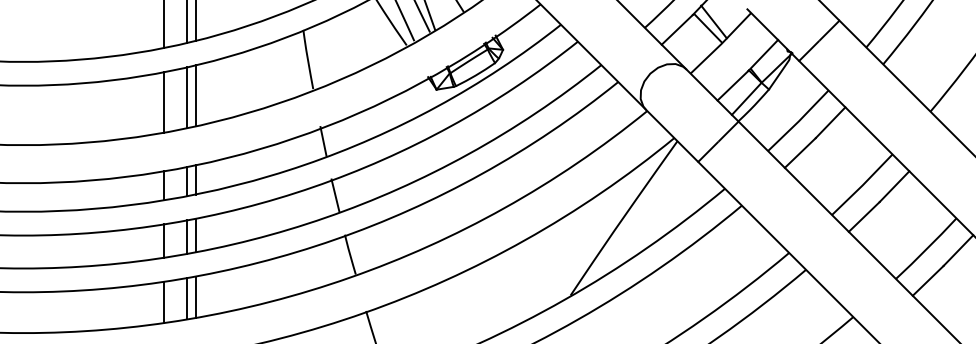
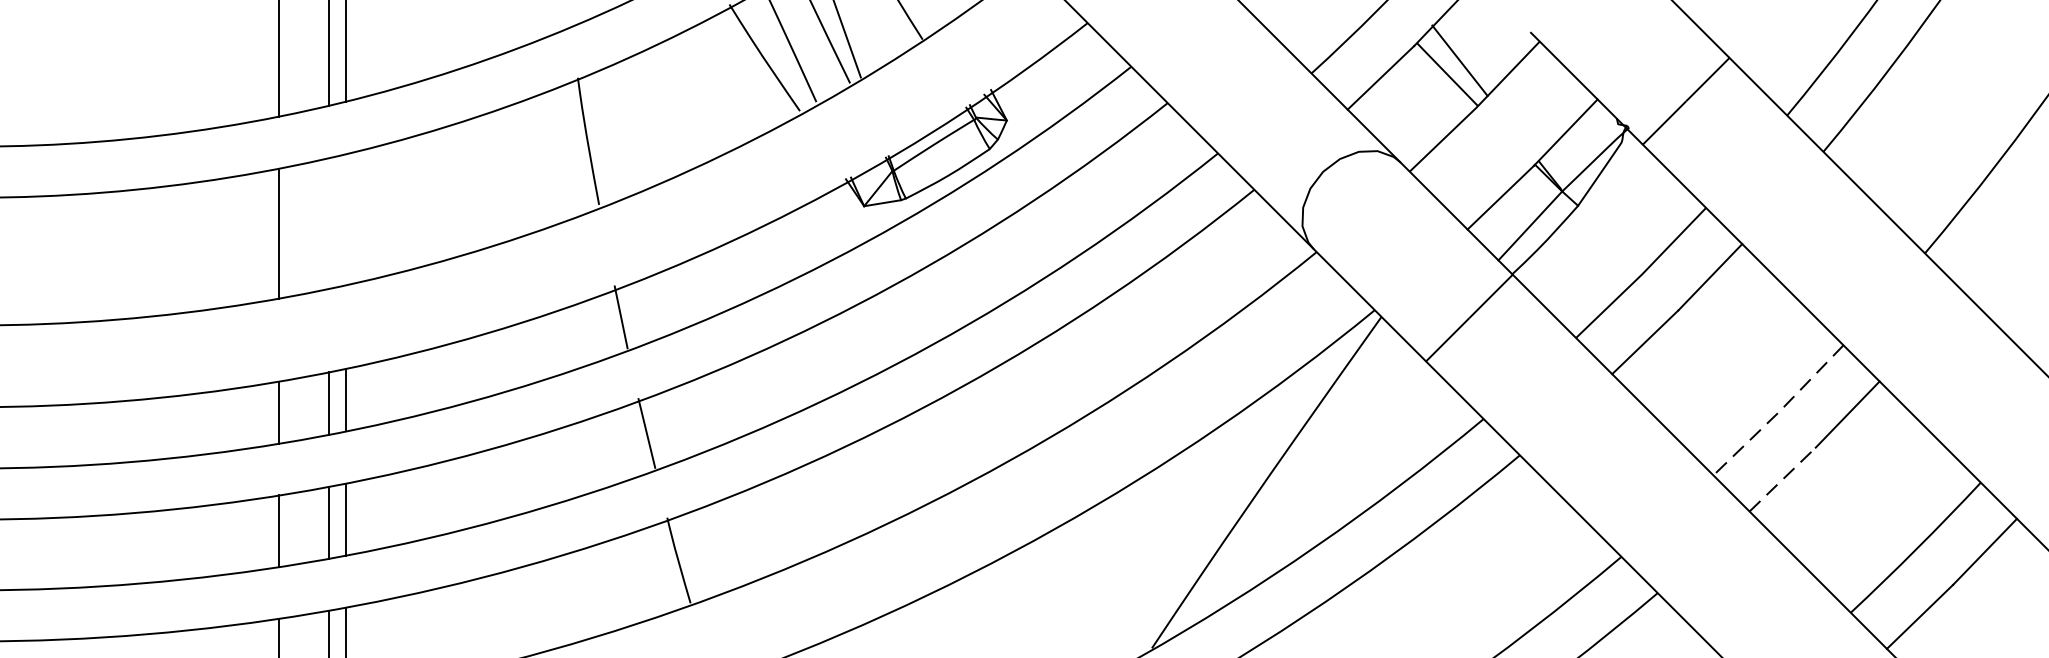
line: (195, 95) -> (346, 218), removed
line: (187, 97) -> (329, 222), removed
line: (862, 185) -> (1778, 411), solid -> dashed
line: (864, 216) -> (1783, 478), solid -> dashed

